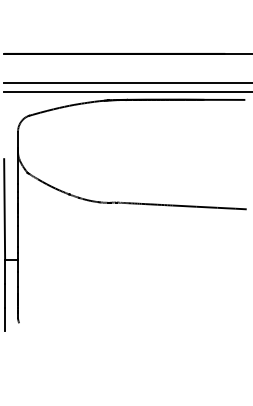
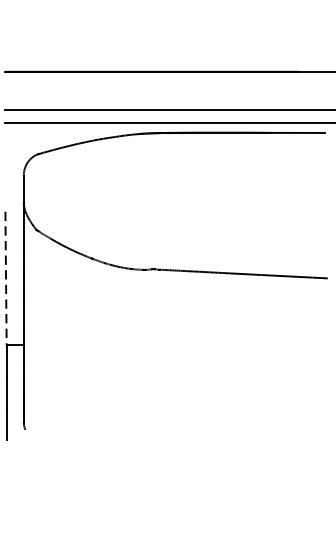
line: (4, 209) -> (5, 278), solid -> dashed

